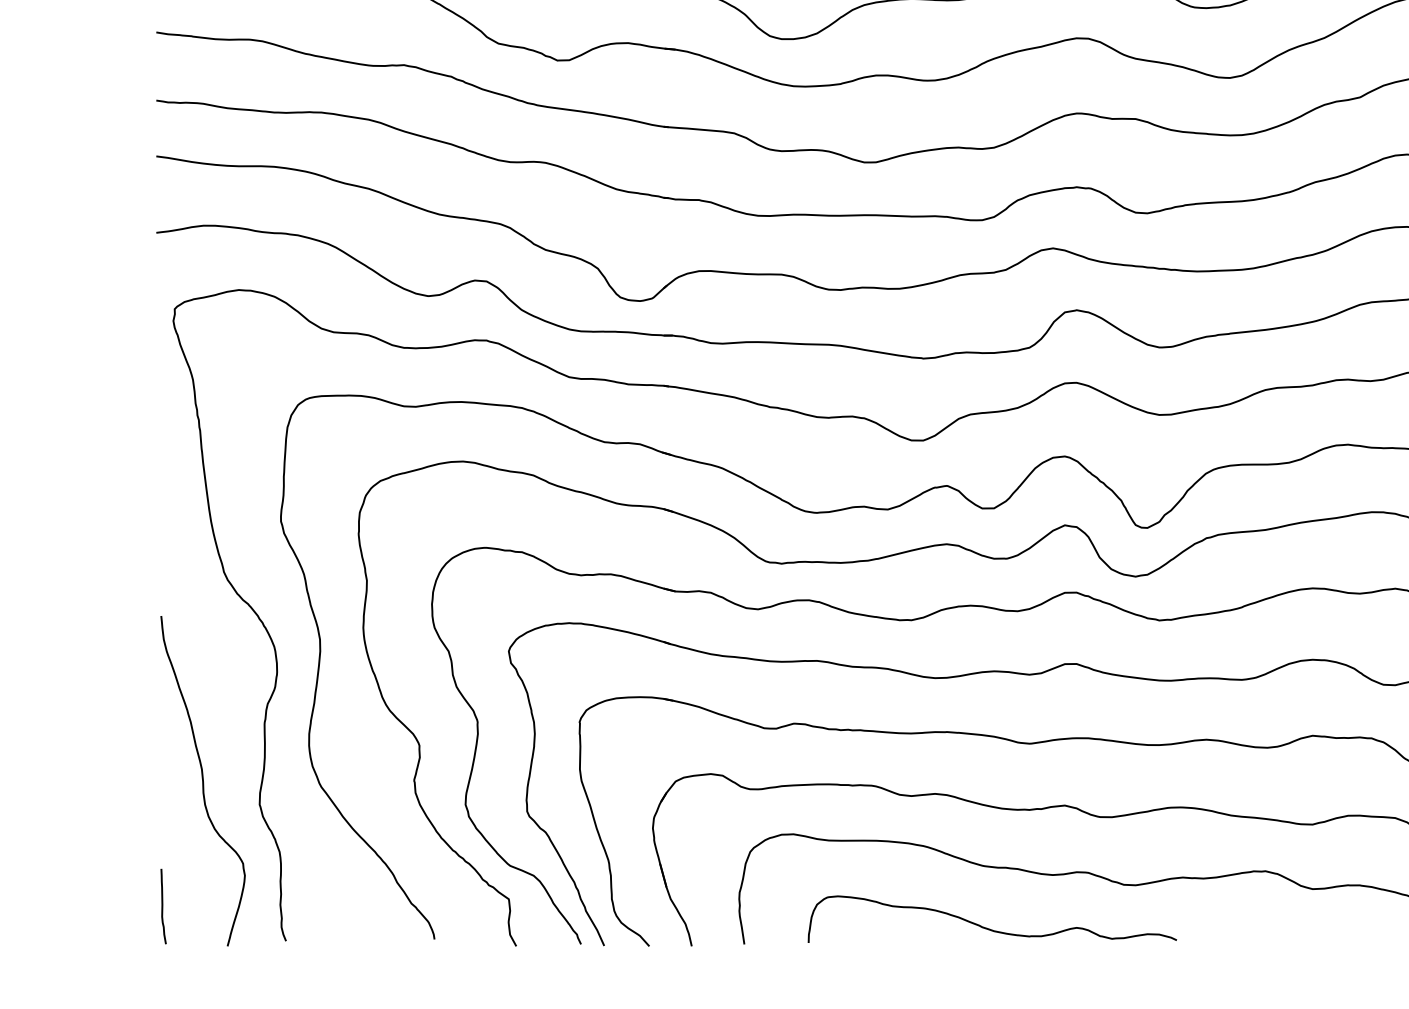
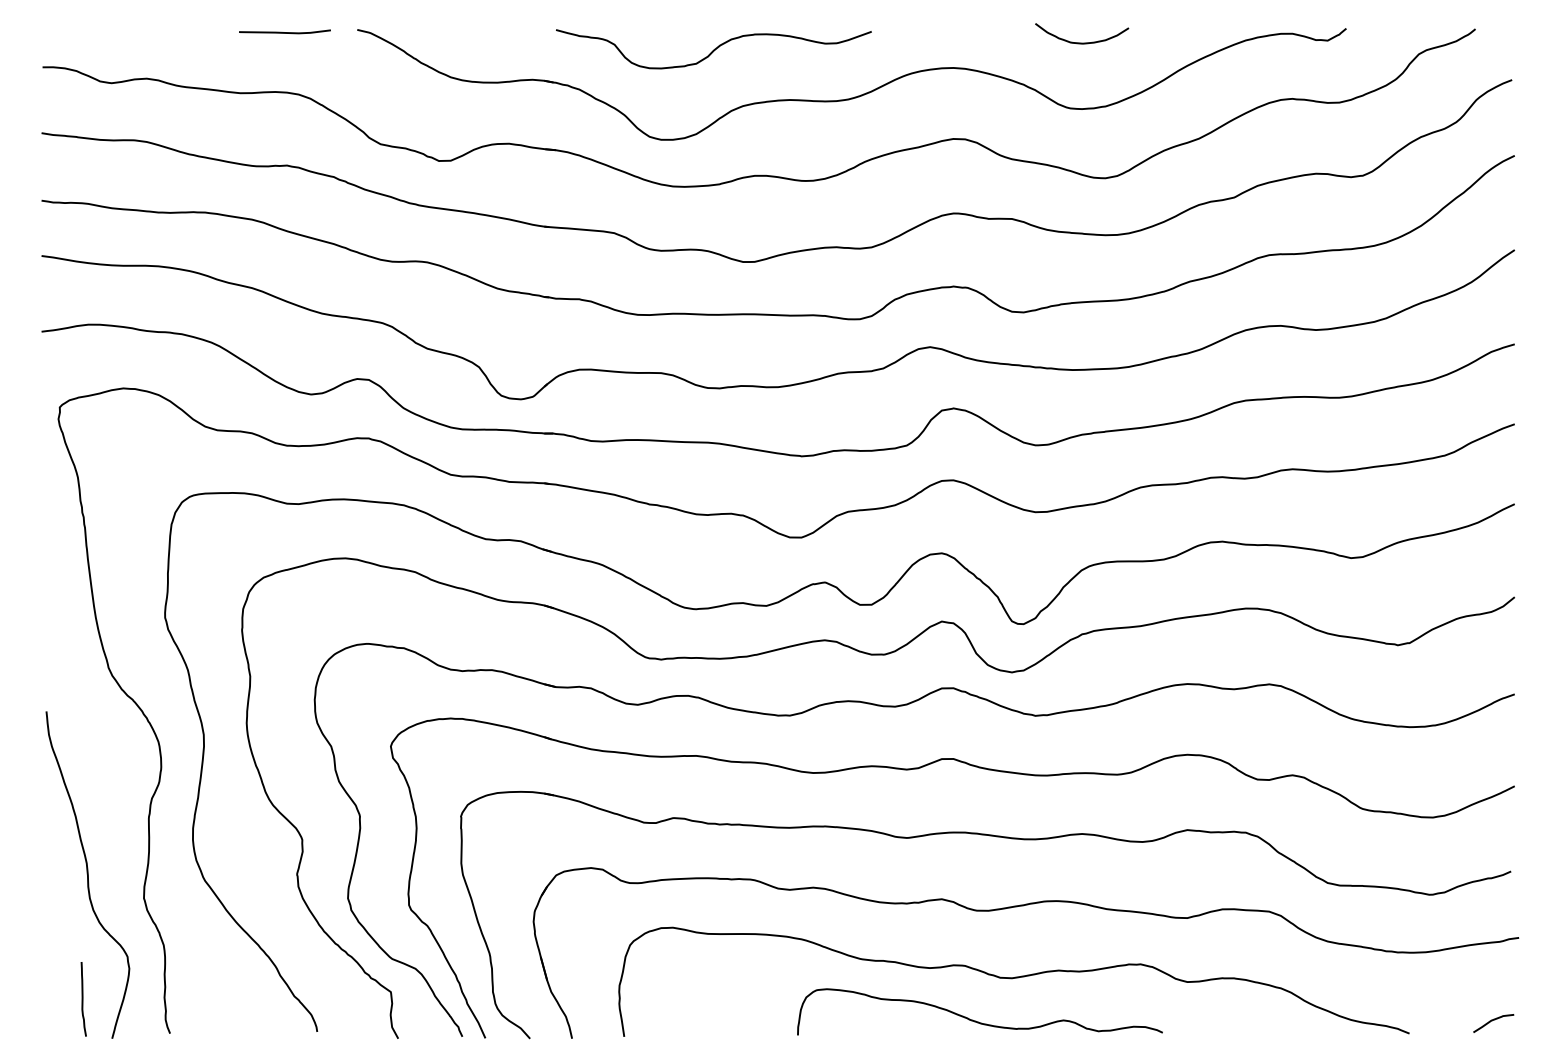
curve: (163, 906) -> (83, 999), moved
curve: (987, 927) -> (975, 1020), moved

